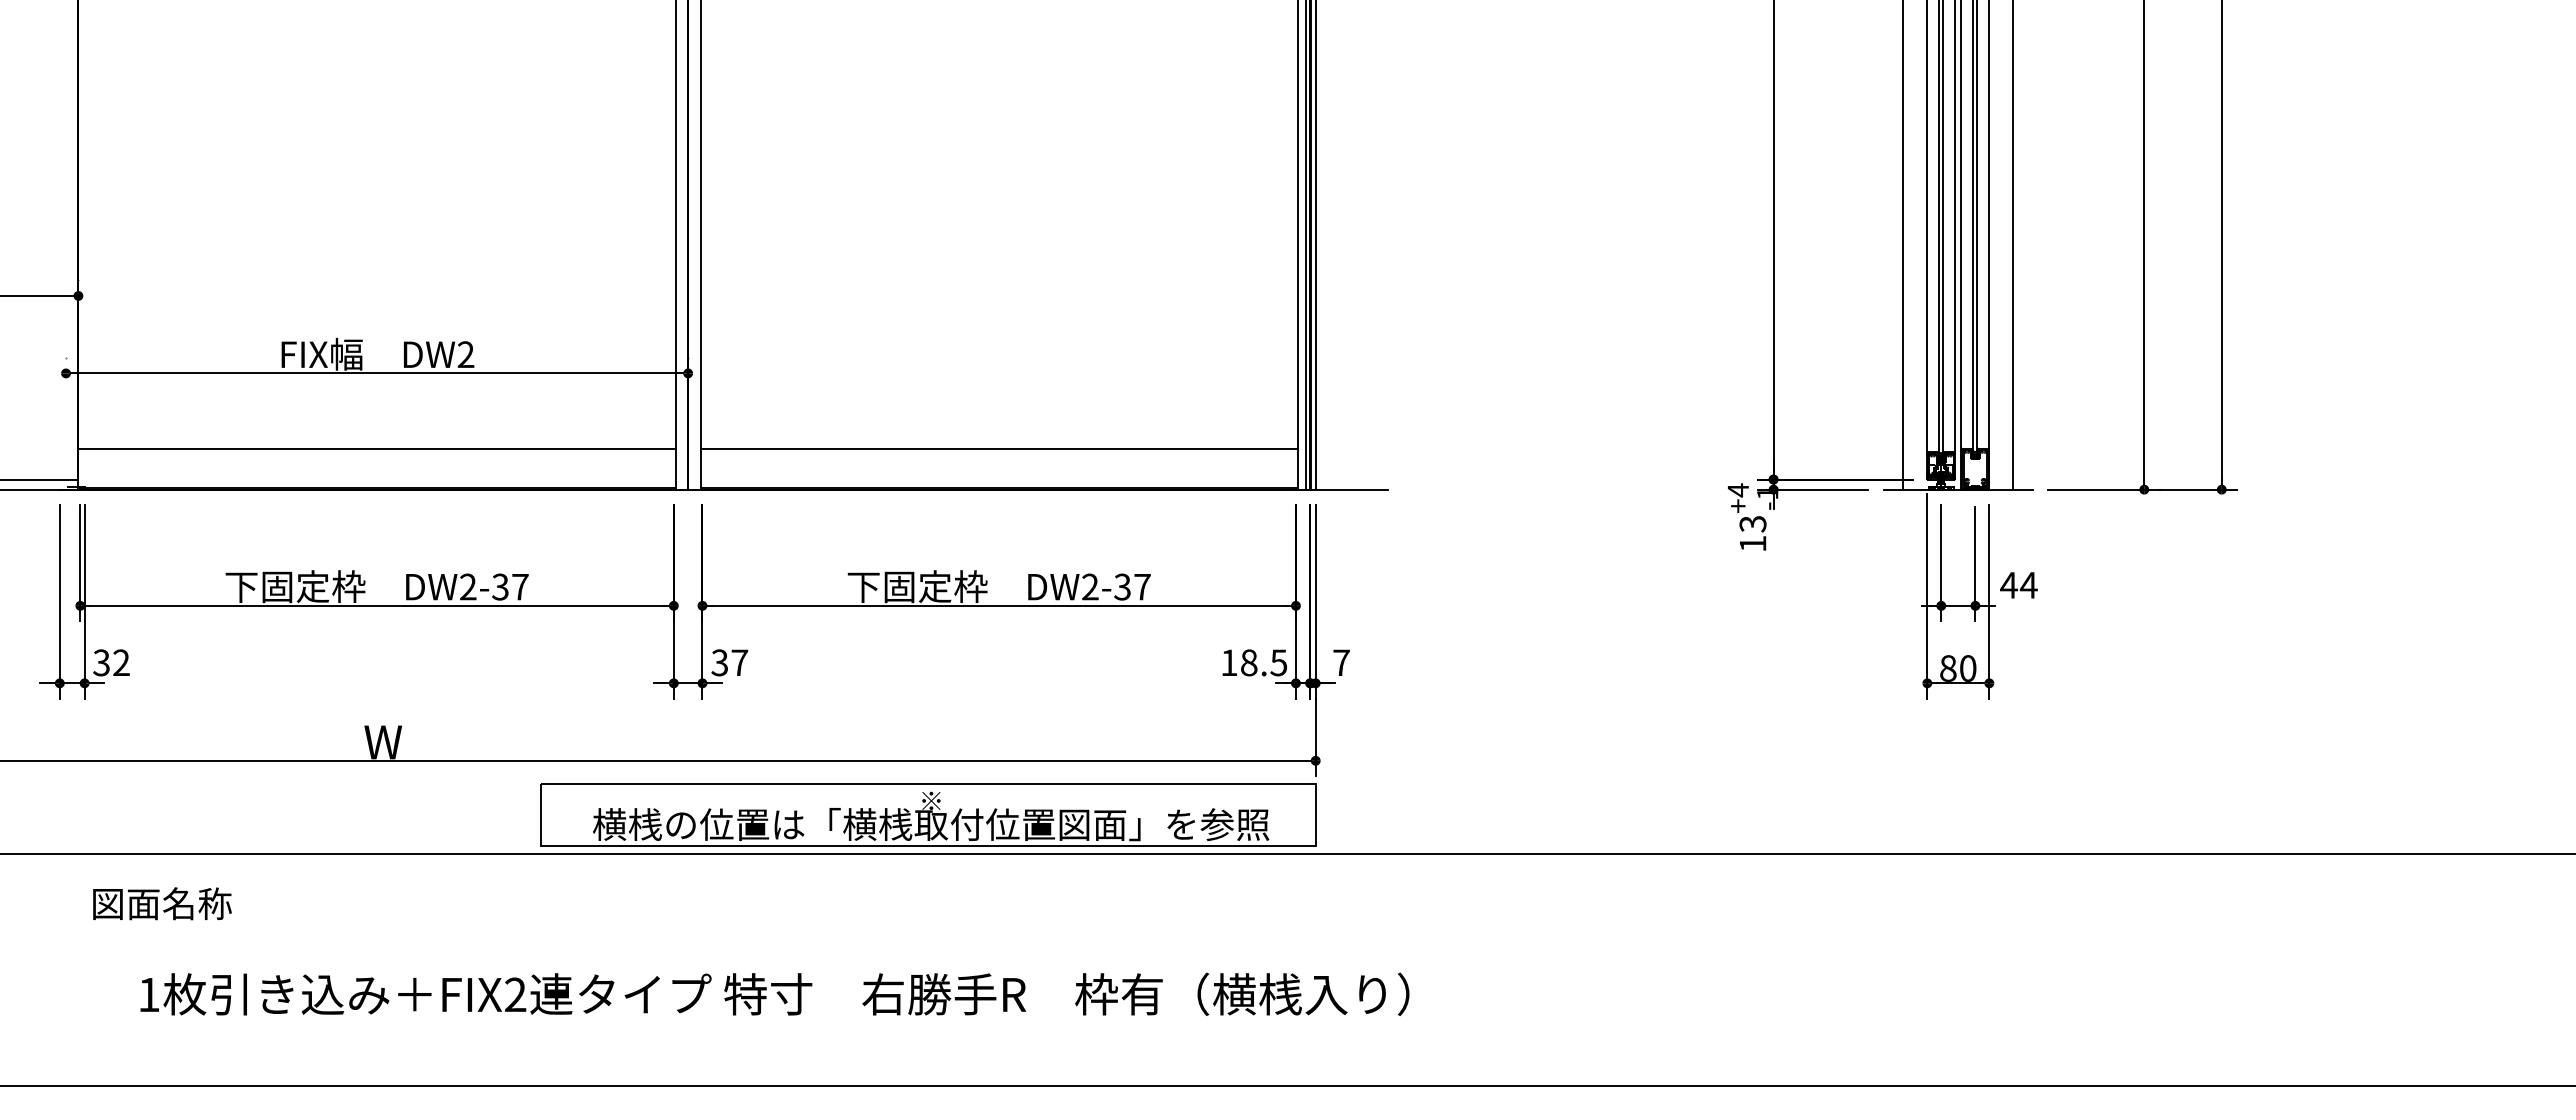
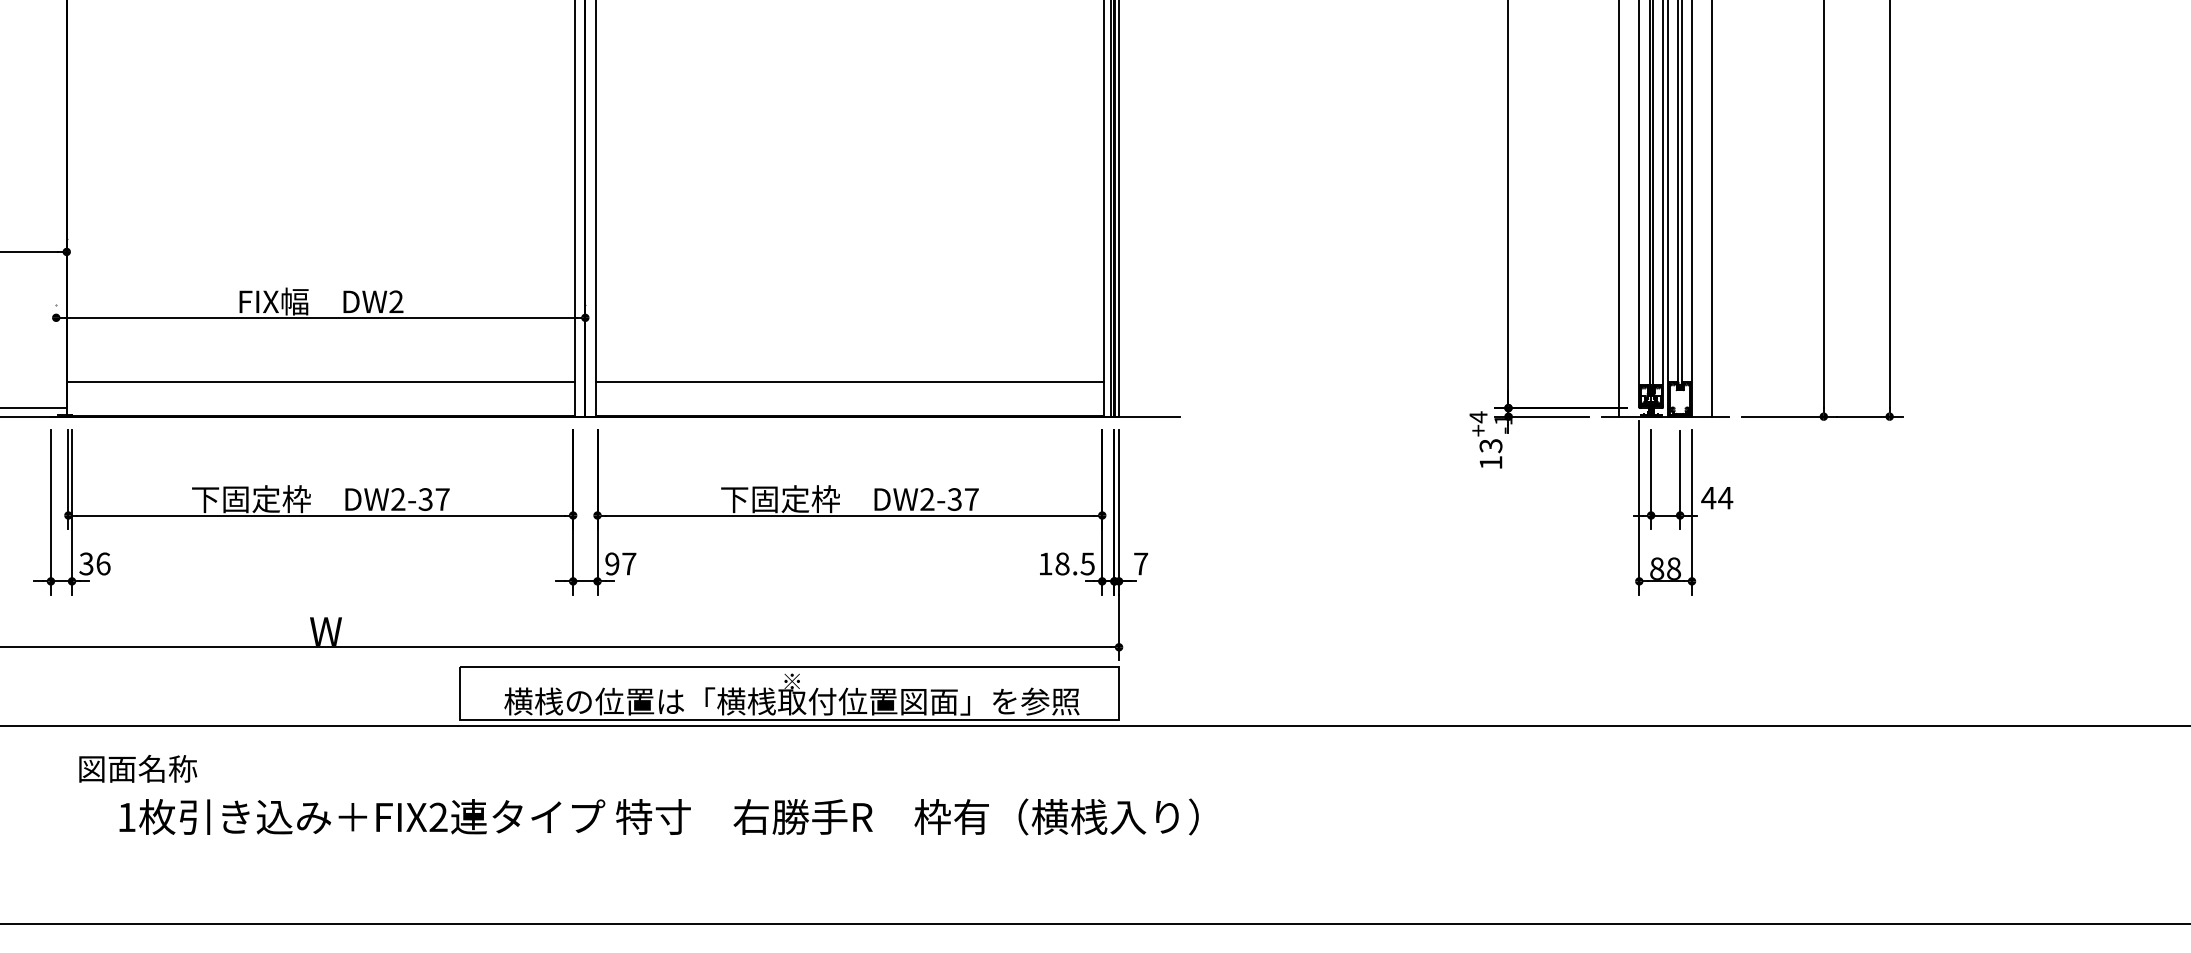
text: (121, 662) -> (103, 563), 32 -> 36
text: (719, 662) -> (611, 563), 37 -> 97
text: (1968, 668) -> (1674, 568), 80 -> 88
text: (774, 993) -> (658, 816), moved

